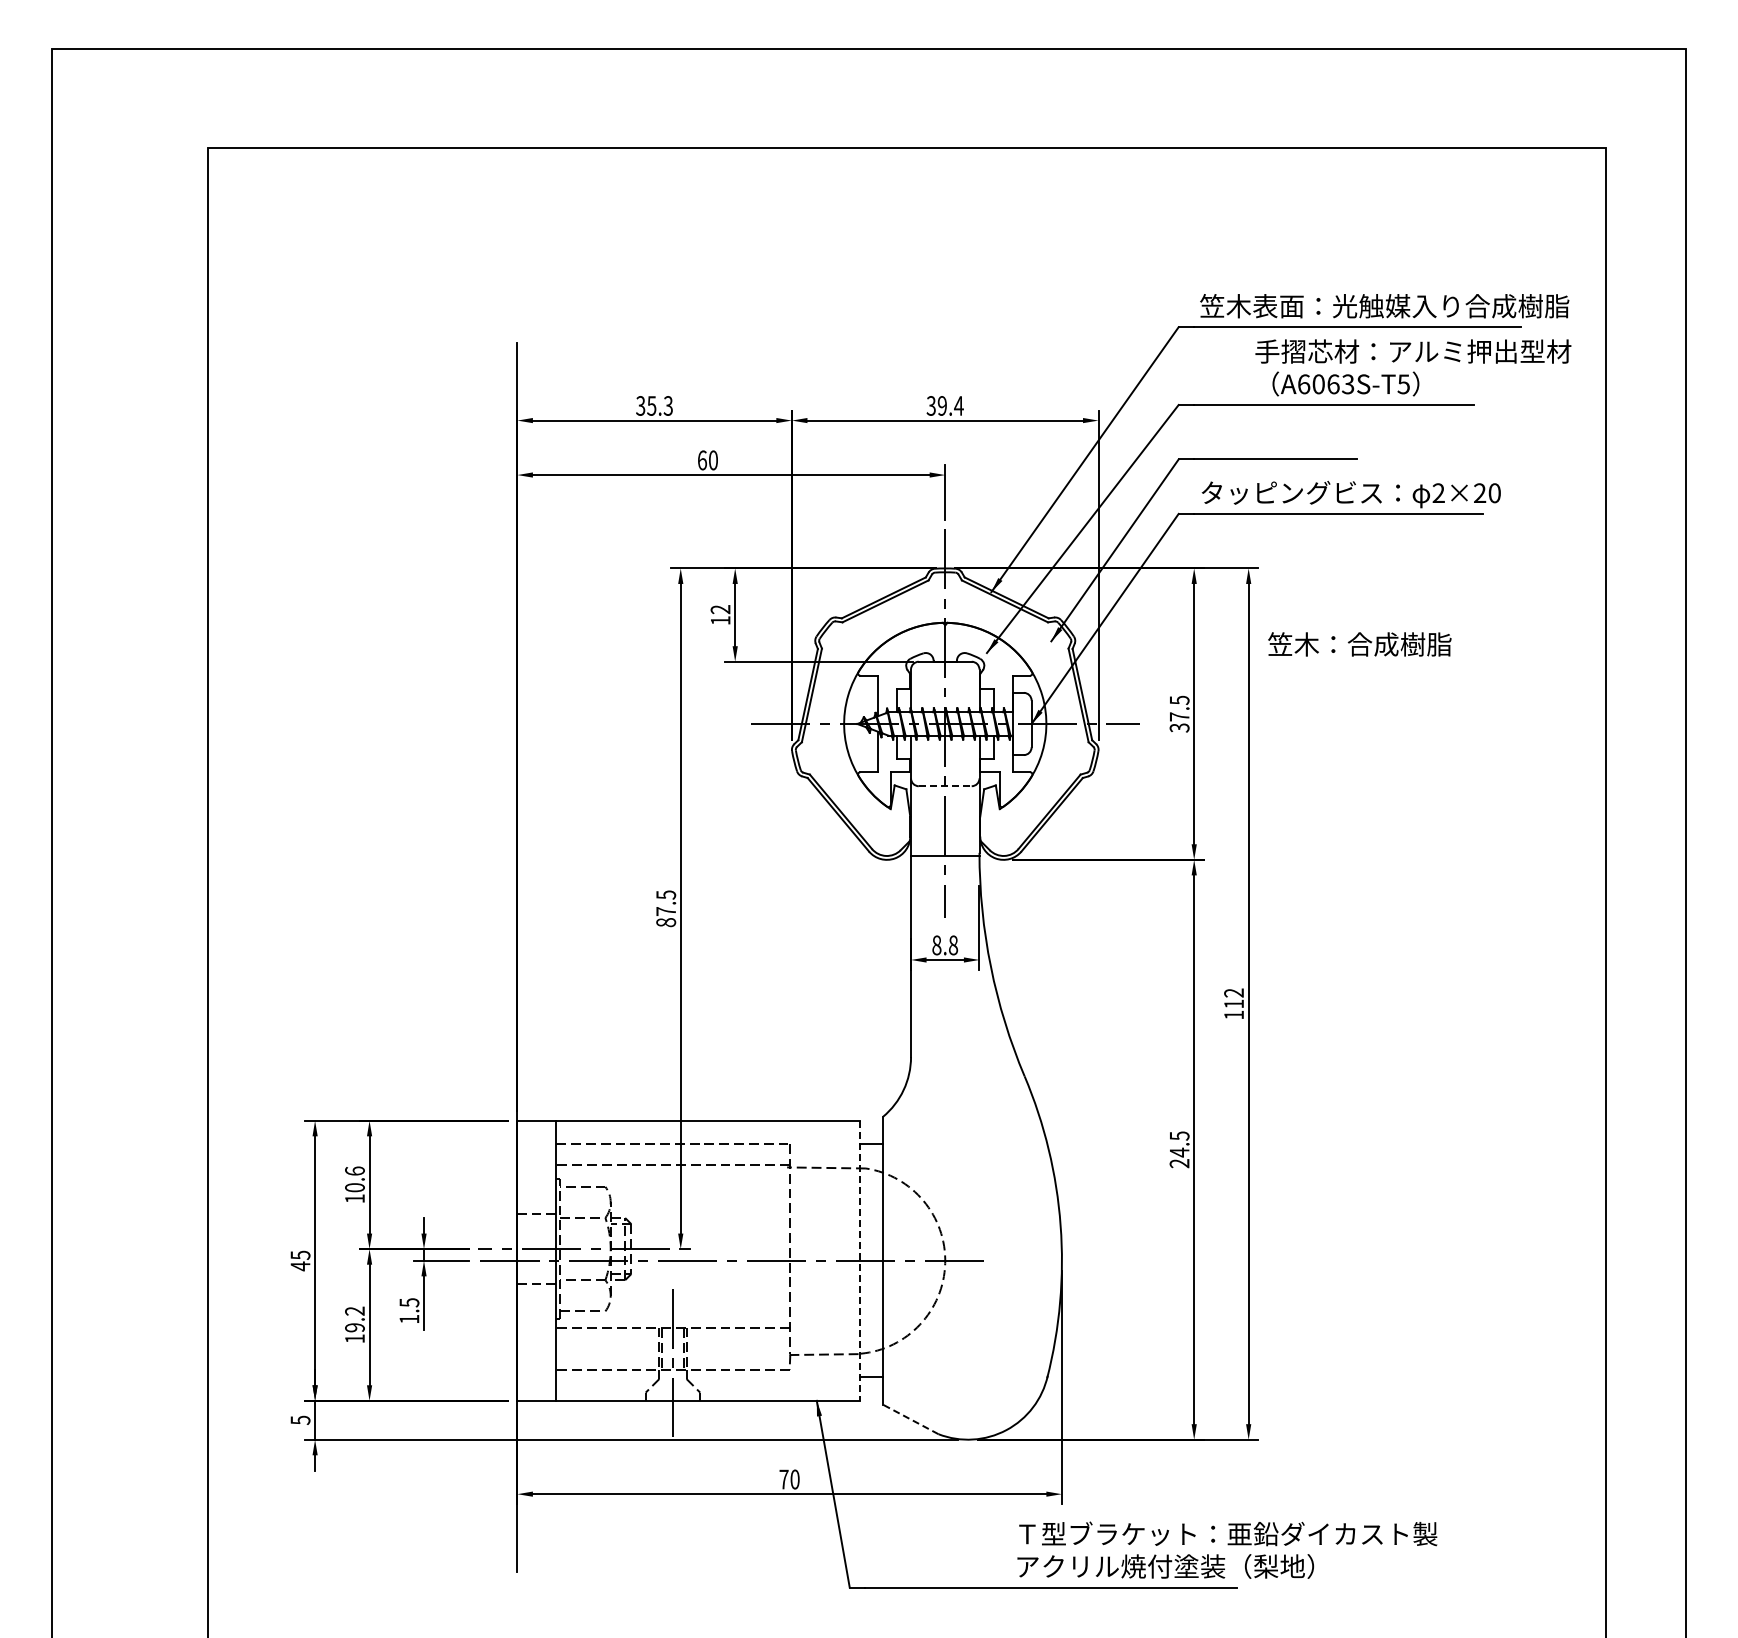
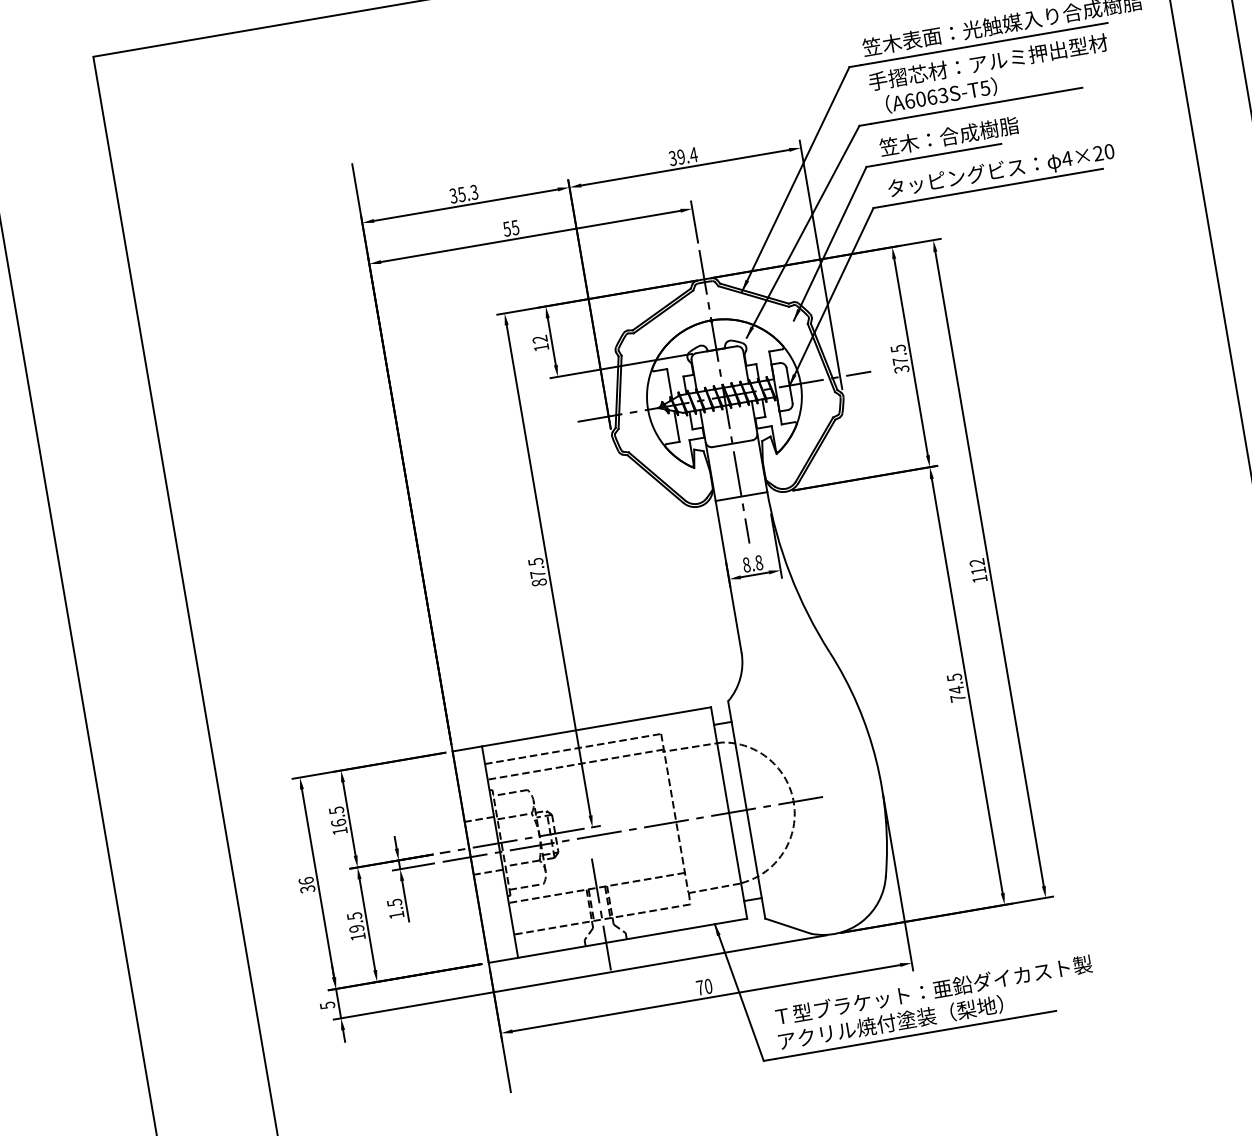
text: (1413, 367) -> (990, 74), moved
text: (707, 460) -> (510, 228), 60 -> 55
text: (1438, 492) -> (1066, 158), 2×20 -> 4×20
text: (1359, 644) -> (948, 136), moved
line: (945, 786) -> (732, 443), dashed -> solid
text: (1179, 1163) -> (957, 698), 24.5 -> 74.5
text: (354, 1179) -> (337, 816), 10.6 -> 16.5
text: (300, 1260) -> (306, 884), 45 -> 36
line: (859, 1261) -> (729, 813), dashed -> solid
text: (354, 1310) -> (354, 915), 19.2 -> 19.5
line: (910, 1419) -> (787, 926), dashed -> solid
text: (1227, 1549) -> (935, 1002), moved

